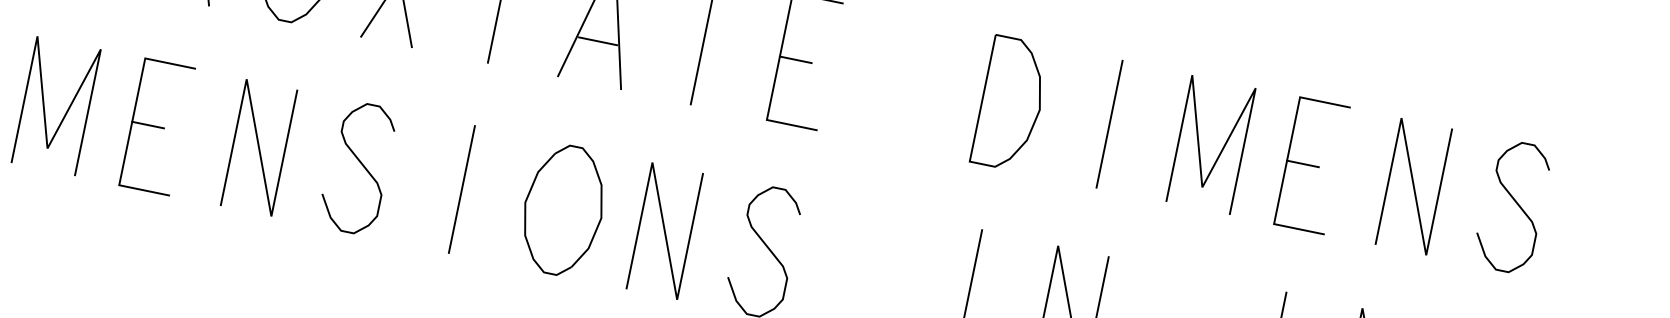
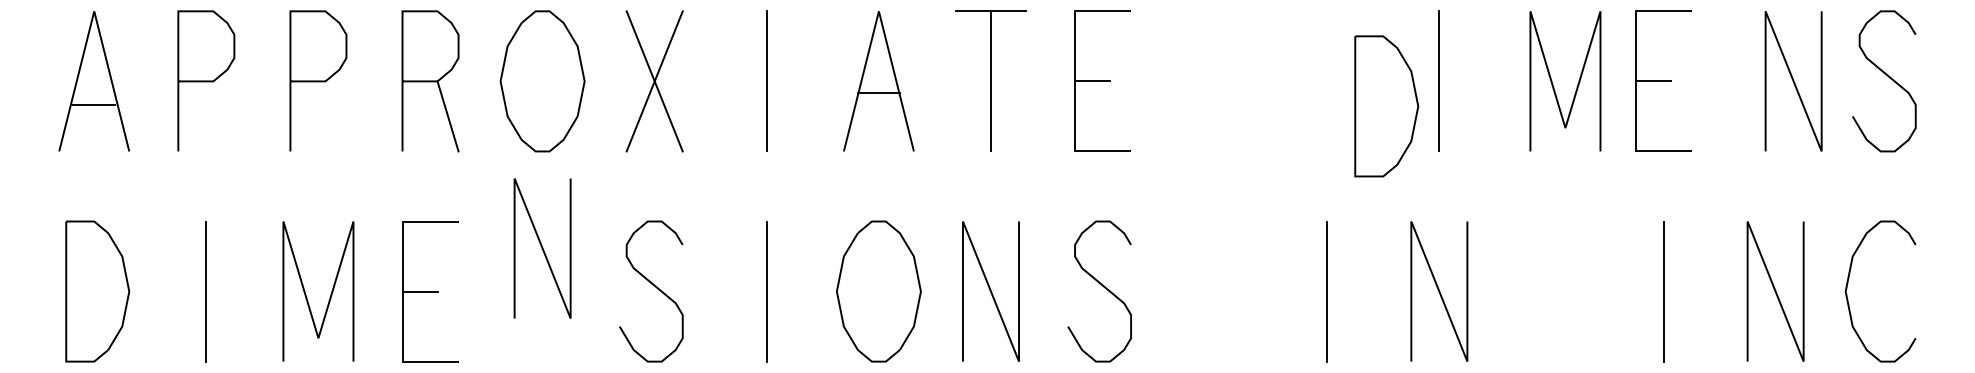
line: (597, 40) -> (878, 92), moved
part: (1011, 104) -> (1386, 106), moved
line: (258, 147) -> (542, 248), moved
line: (1221, 149) -> (1577, 83), moved
line: (1413, 186) -> (1793, 81), moved

